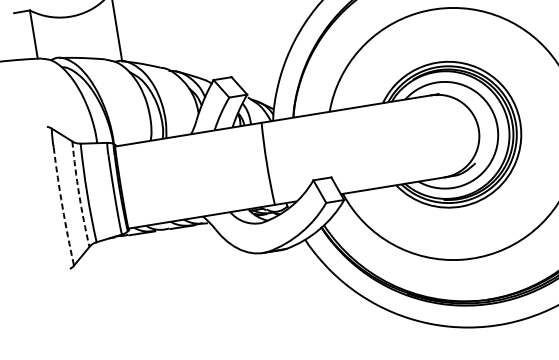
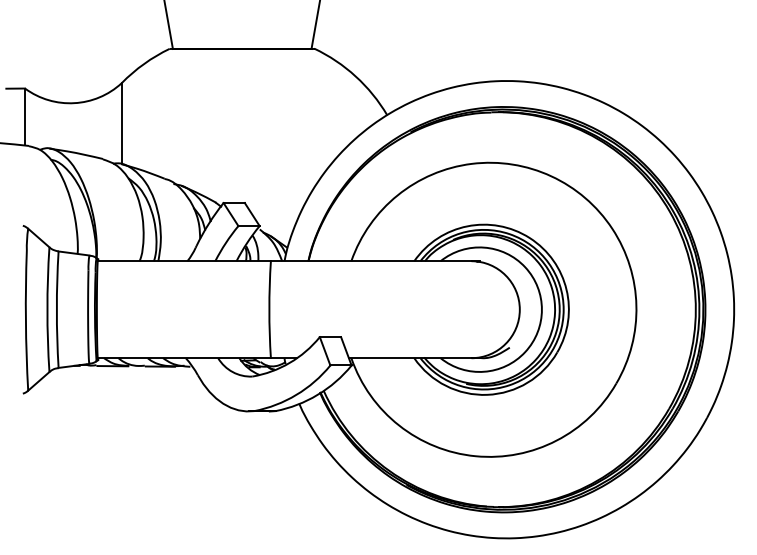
arc: (79, 194) -> (47, 309), dashed -> solid
arc: (62, 206) -> (25, 320), dashed -> solid

